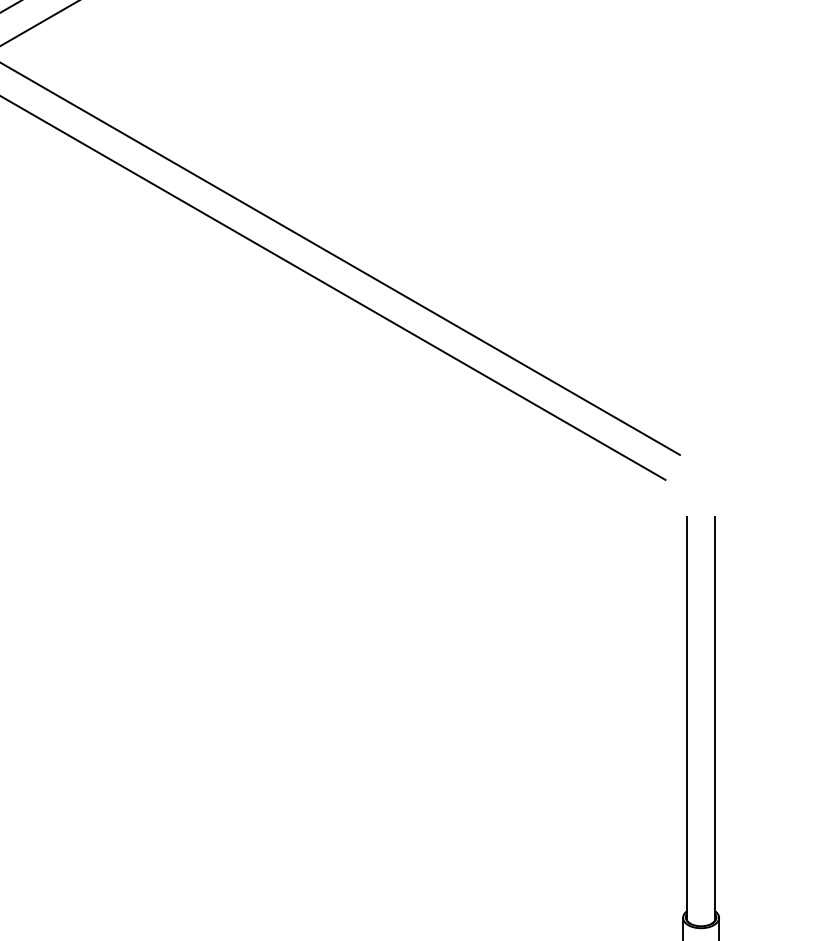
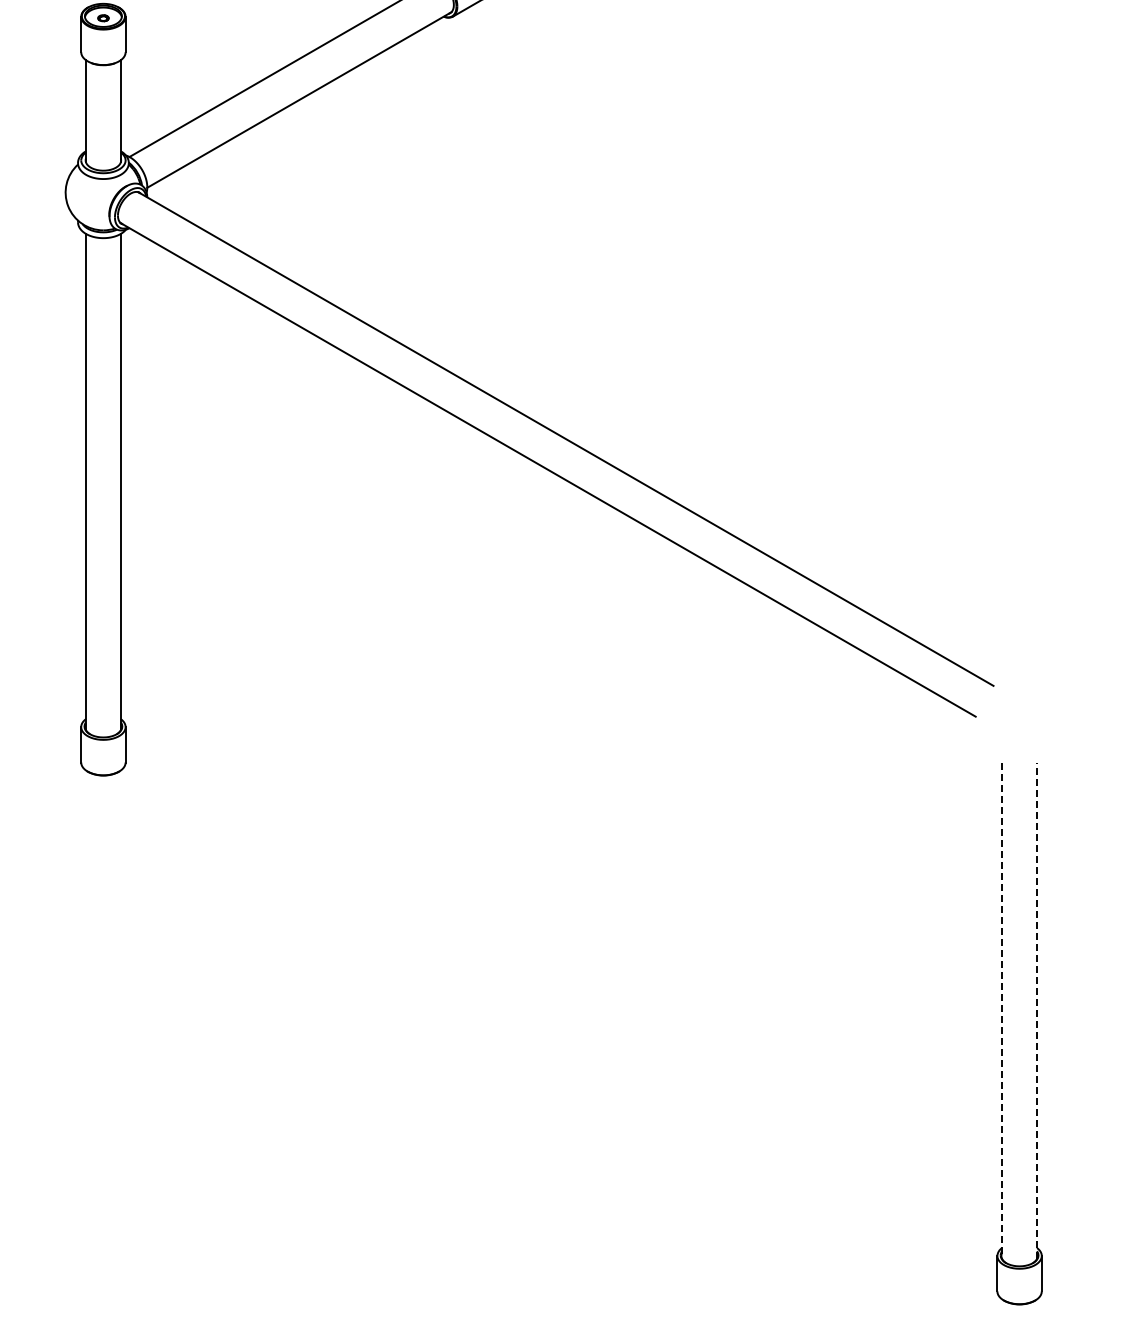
line: (715, 718) -> (1037, 1010), solid -> dashed
line: (687, 719) -> (1002, 1011), solid -> dashed

